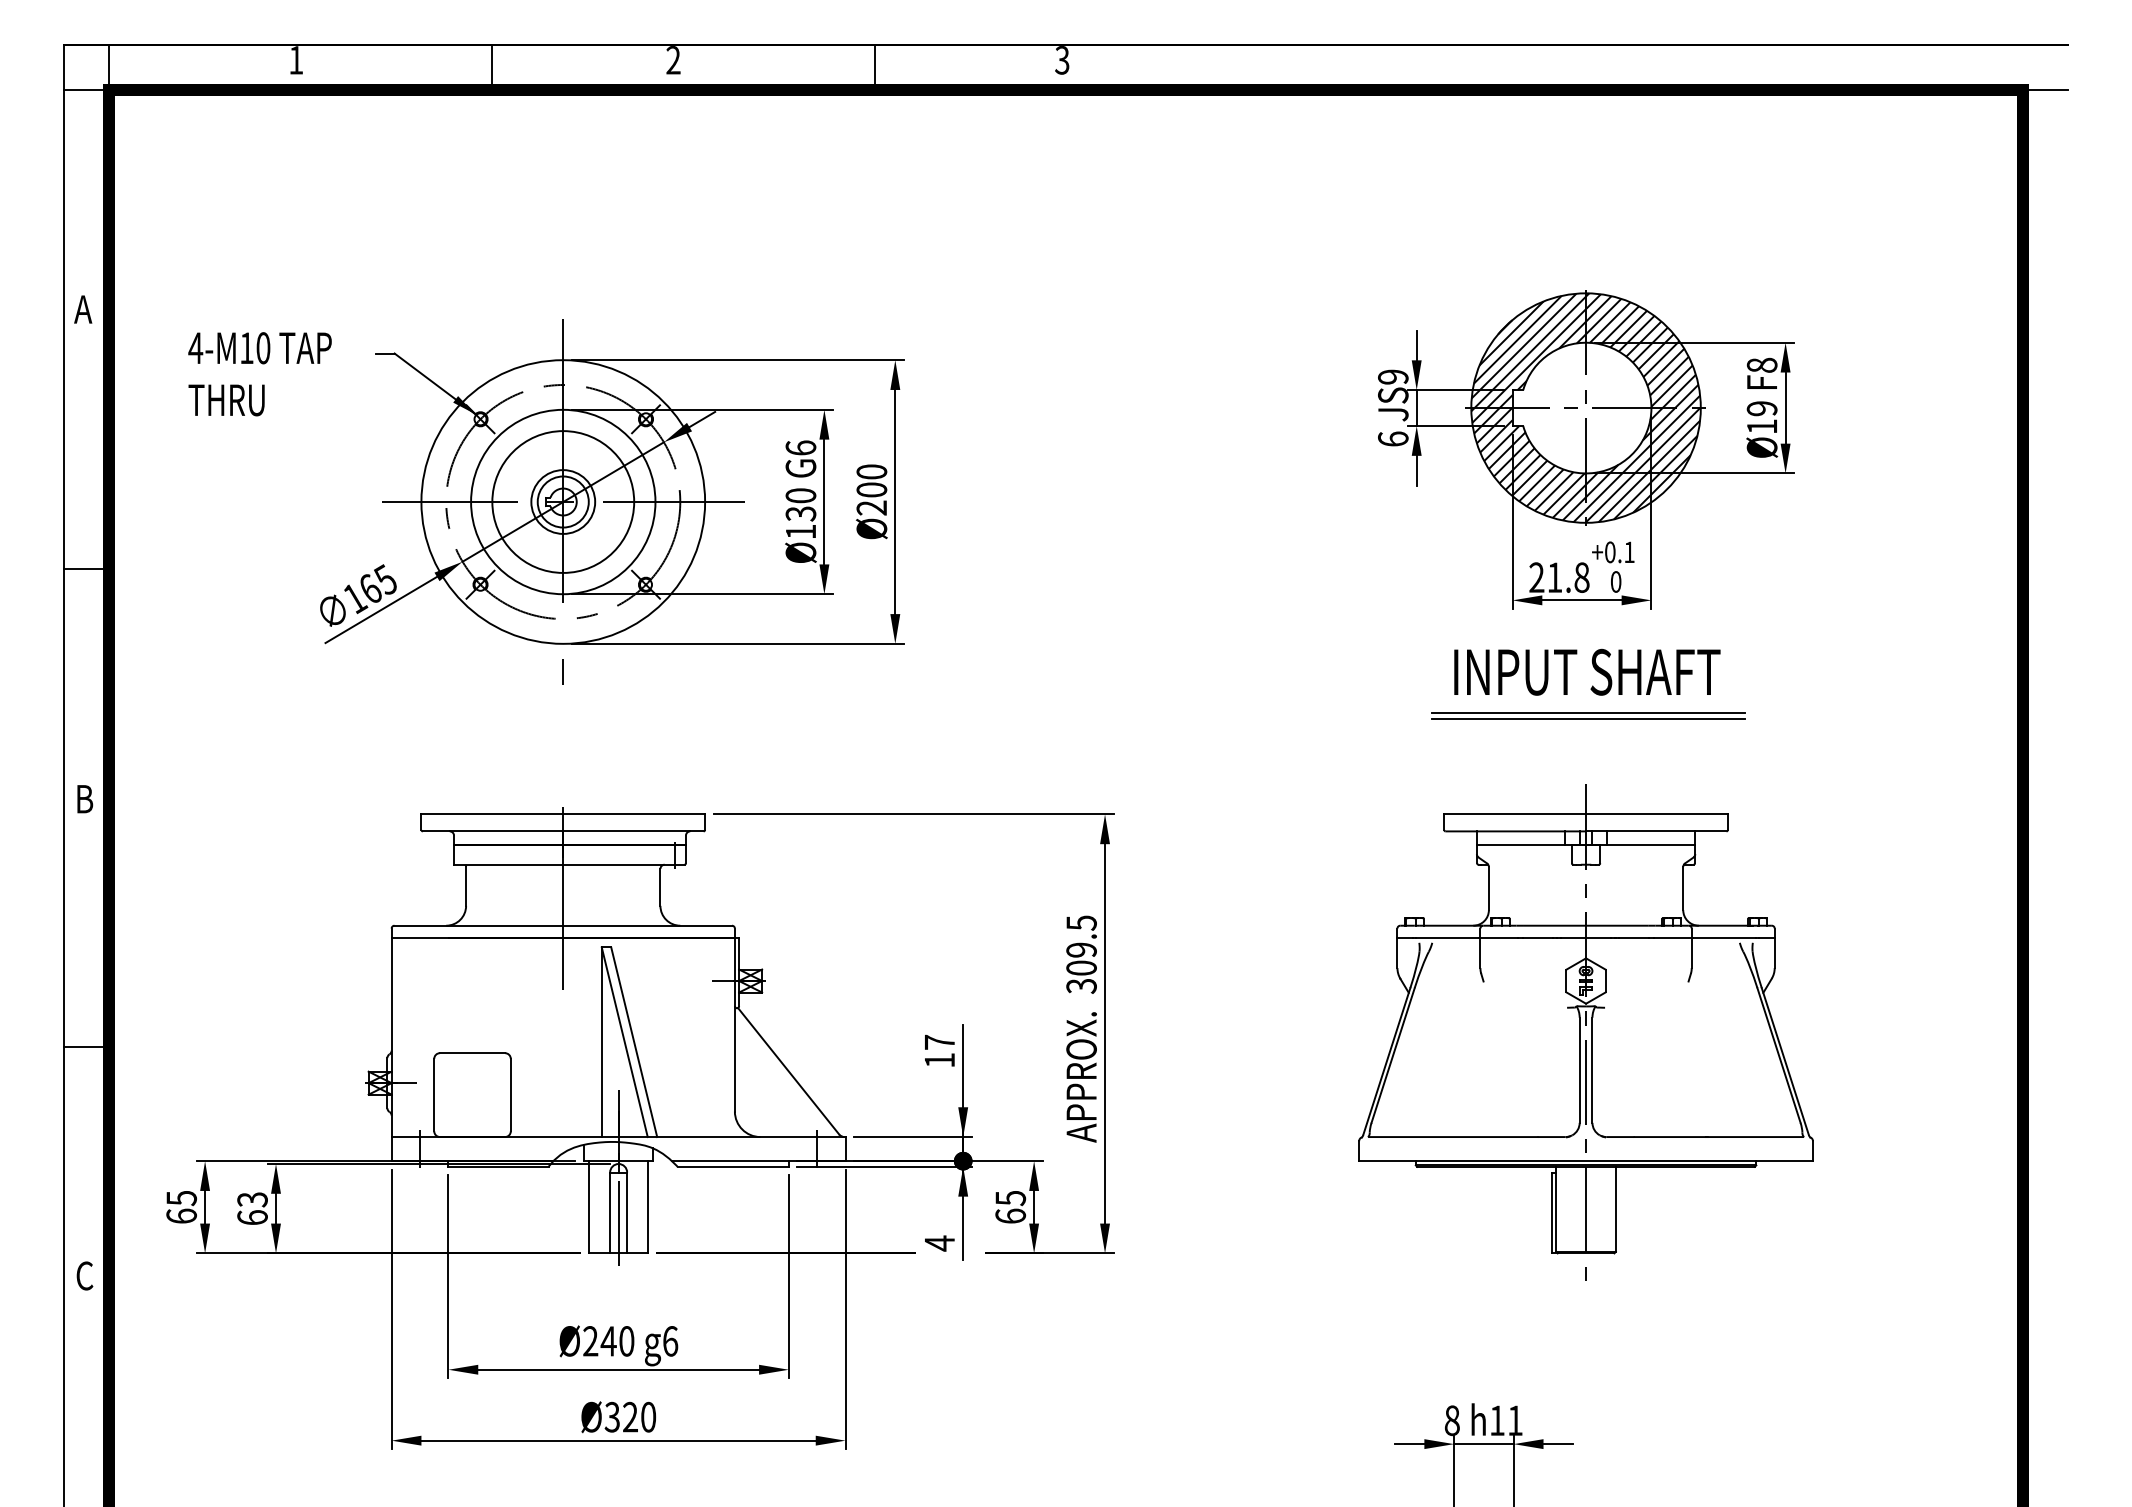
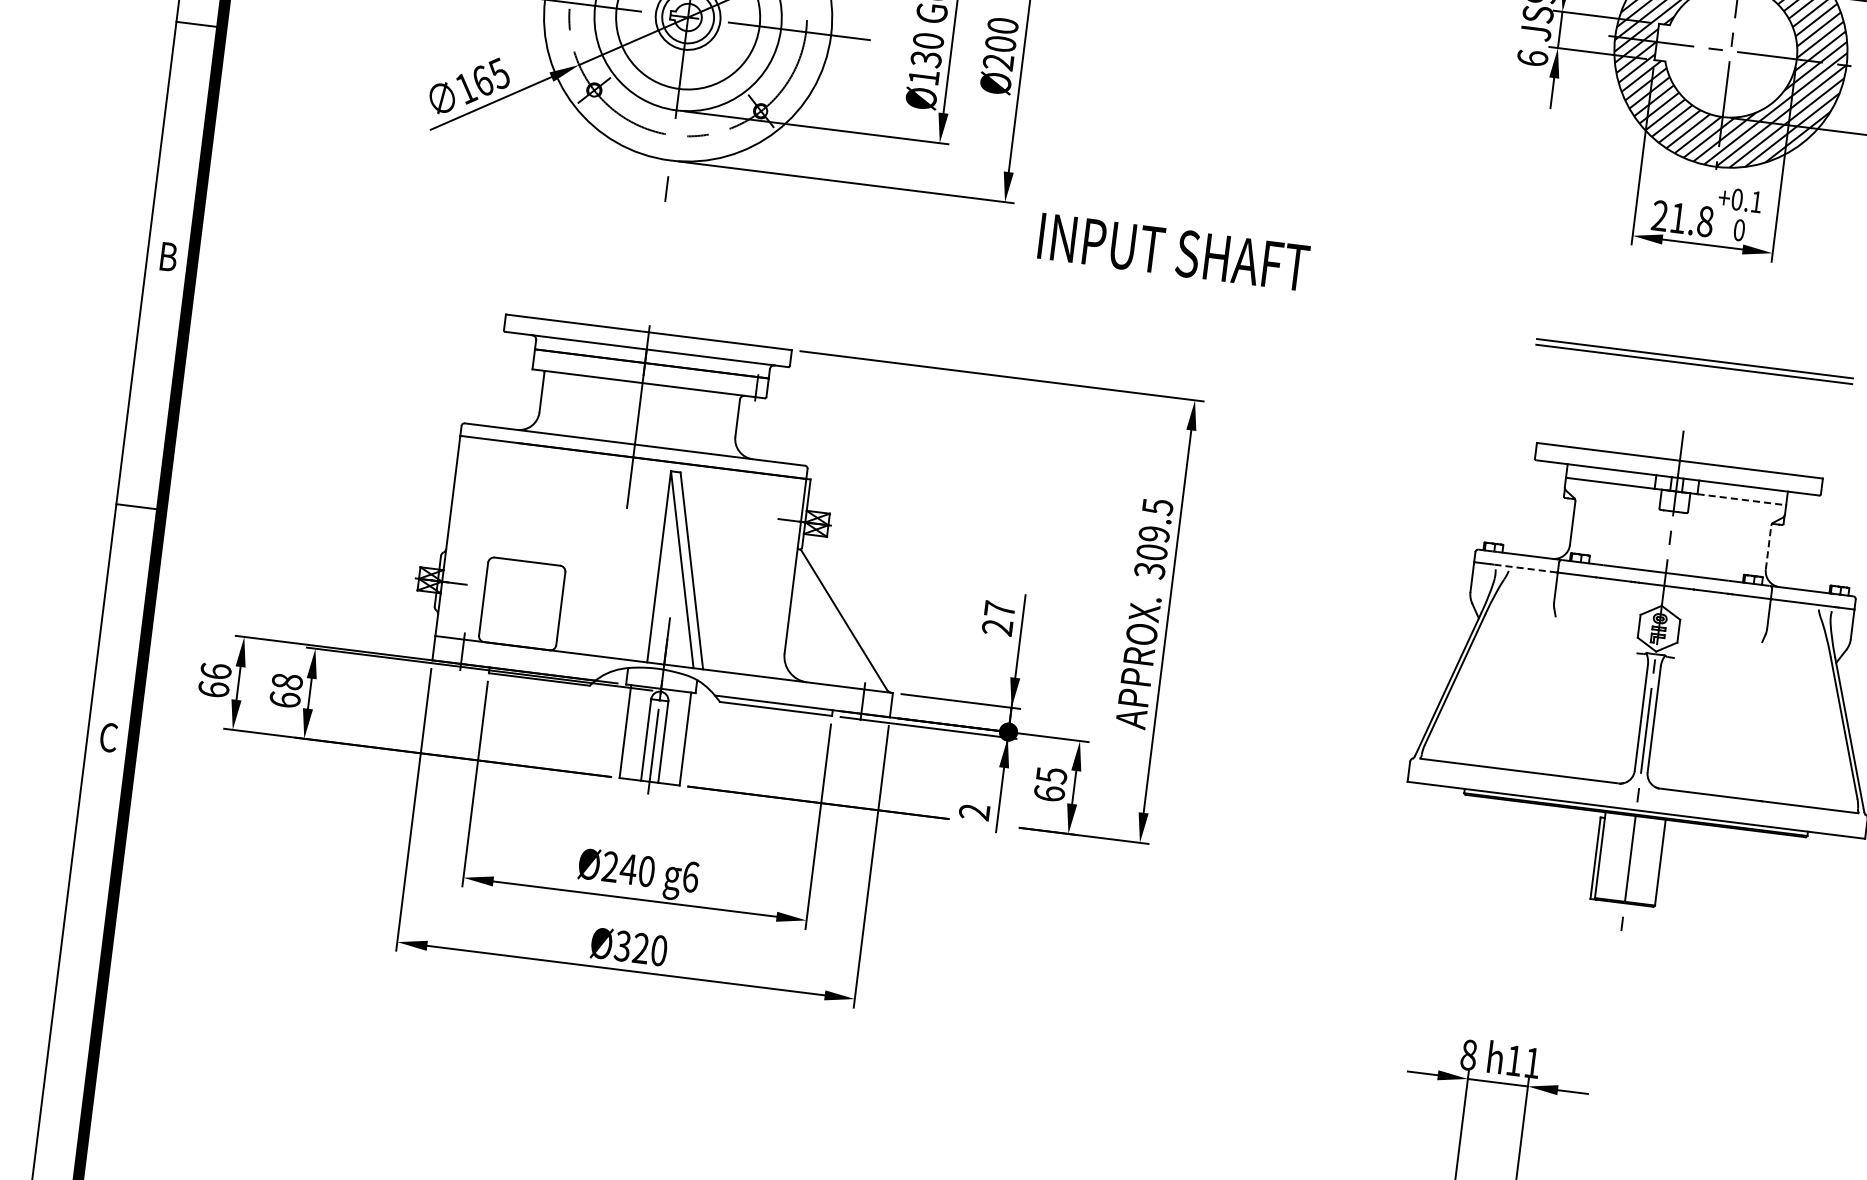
text: (1587, 671) -> (1174, 251), moved
line: (1651, 844) -> (1742, 499), solid -> dashed
line: (1683, 888) -> (1768, 547), solid -> dashed
line: (1447, 938) -> (1524, 568), solid -> dashed
text: (939, 1060) -> (997, 627), 17 -> 27
text: (181, 1198) -> (215, 671), 65 -> 66
text: (252, 1199) -> (287, 681), 63 -> 68
text: (939, 1243) -> (974, 812), 4 -> 2

